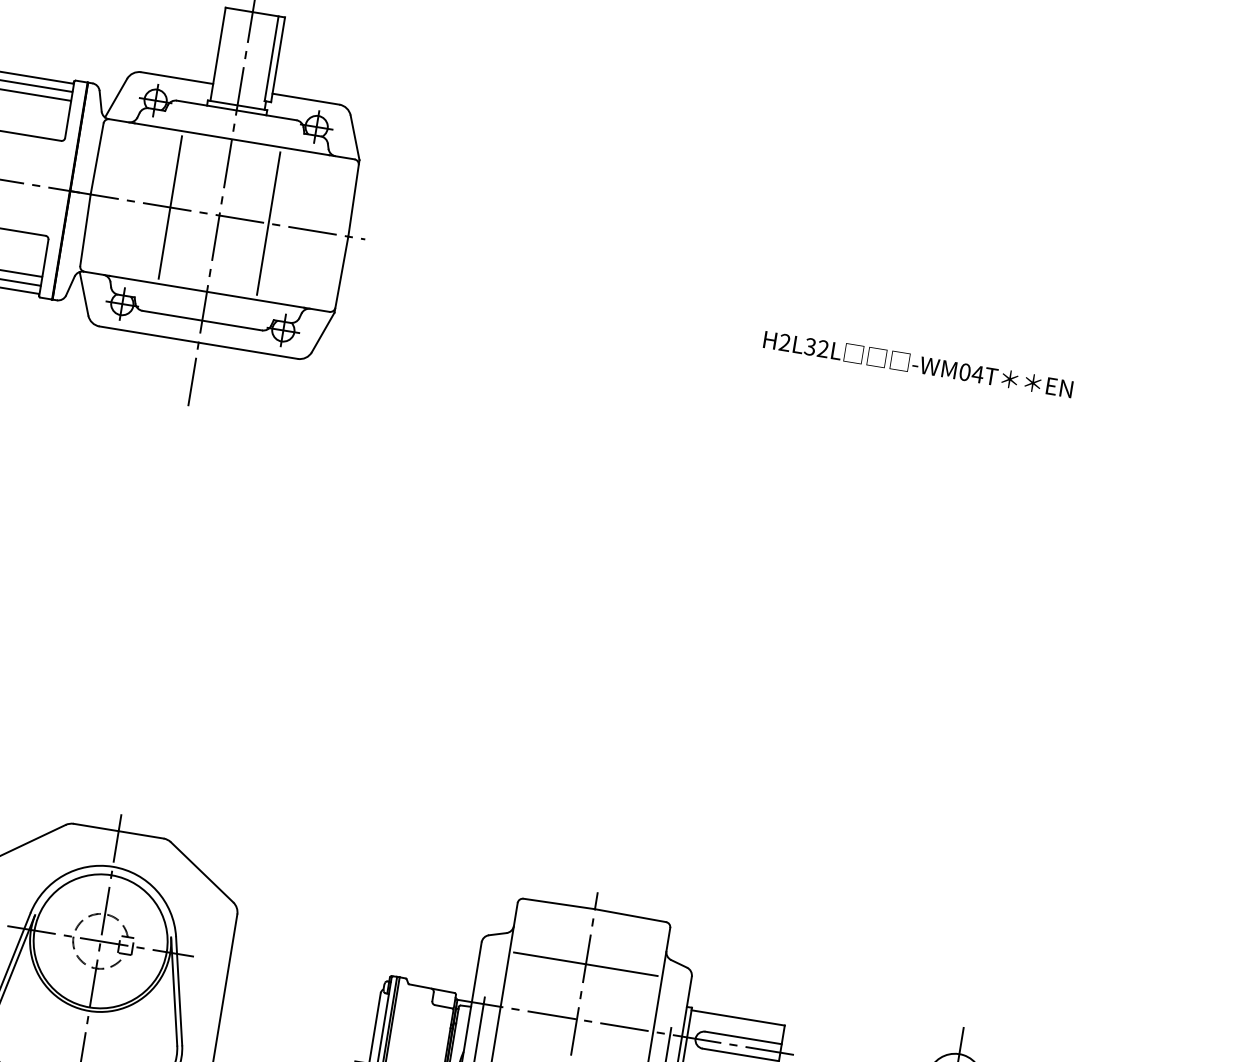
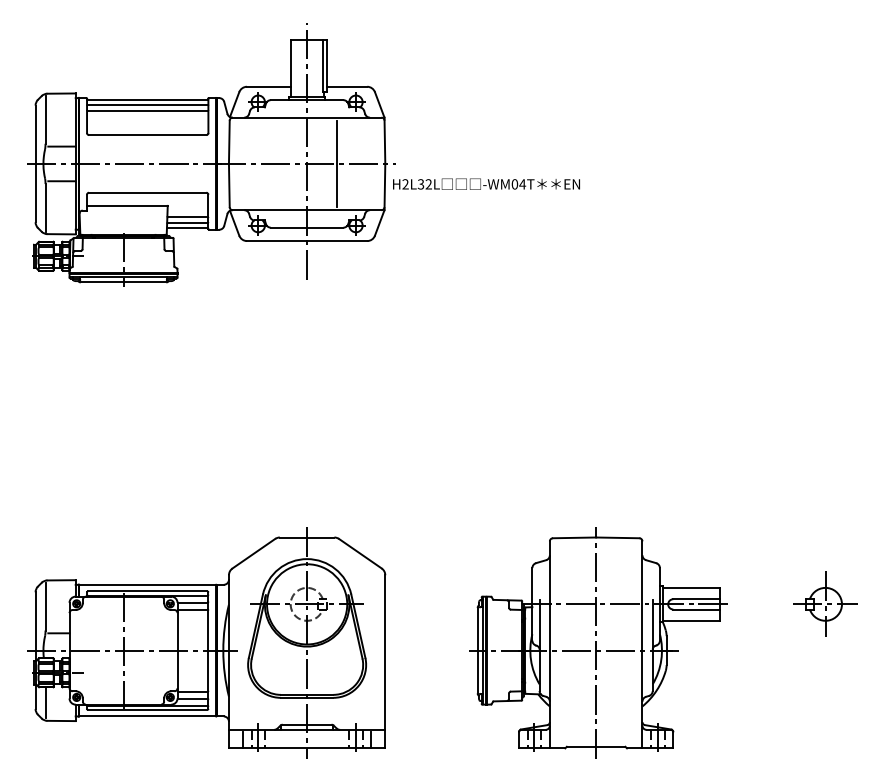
line: (170, 206) -> (277, 163), removed
text: (918, 363) -> (486, 183), moved
line: (585, 963) -> (595, 570), removed

